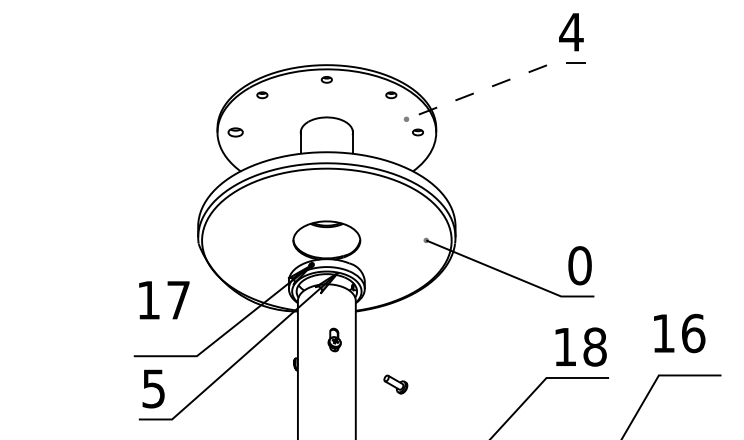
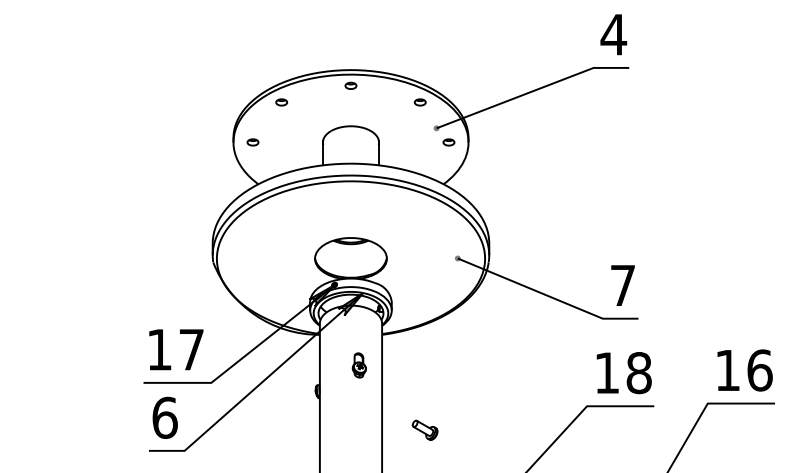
line: (495, 85) -> (532, 91), dashed -> solid
part: (235, 132) -> (252, 142), size x0.71
text: (579, 265) -> (622, 285), 0 -> 7
text: (164, 300) -> (176, 349), moved
text: (679, 333) -> (744, 370), moved
part: (395, 383) -> (424, 429), moved
text: (153, 388) -> (164, 417), 5 -> 6

